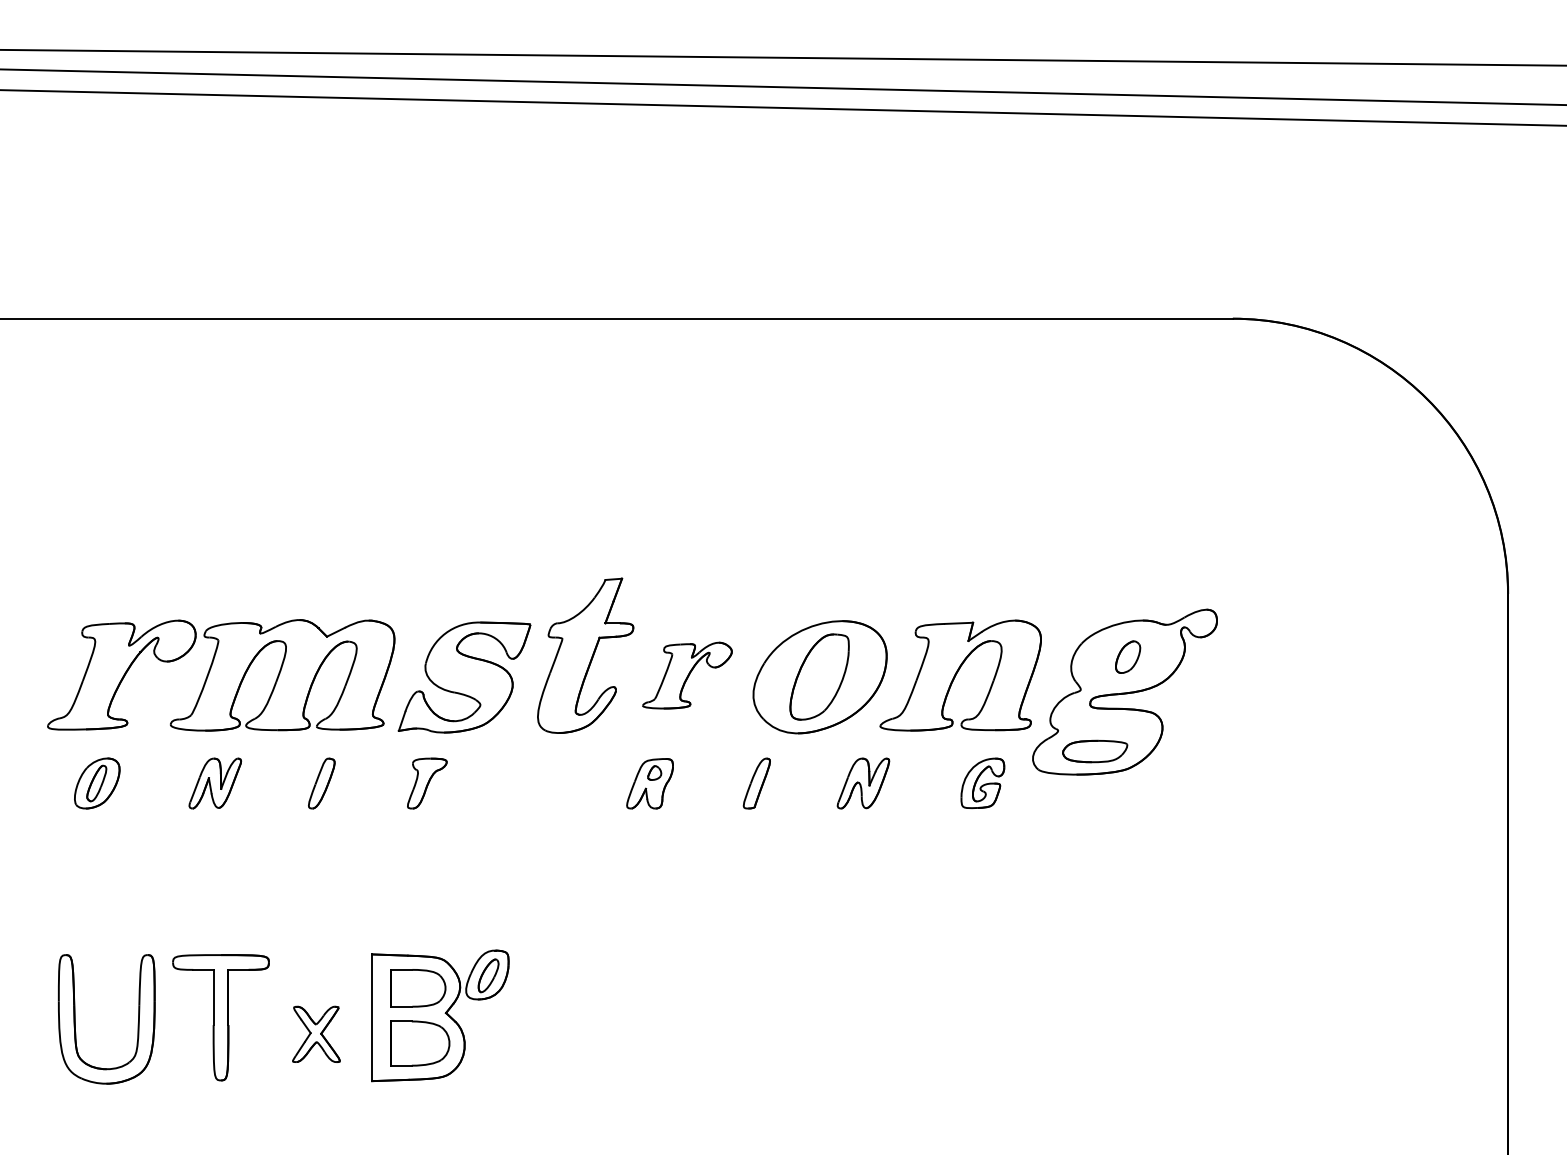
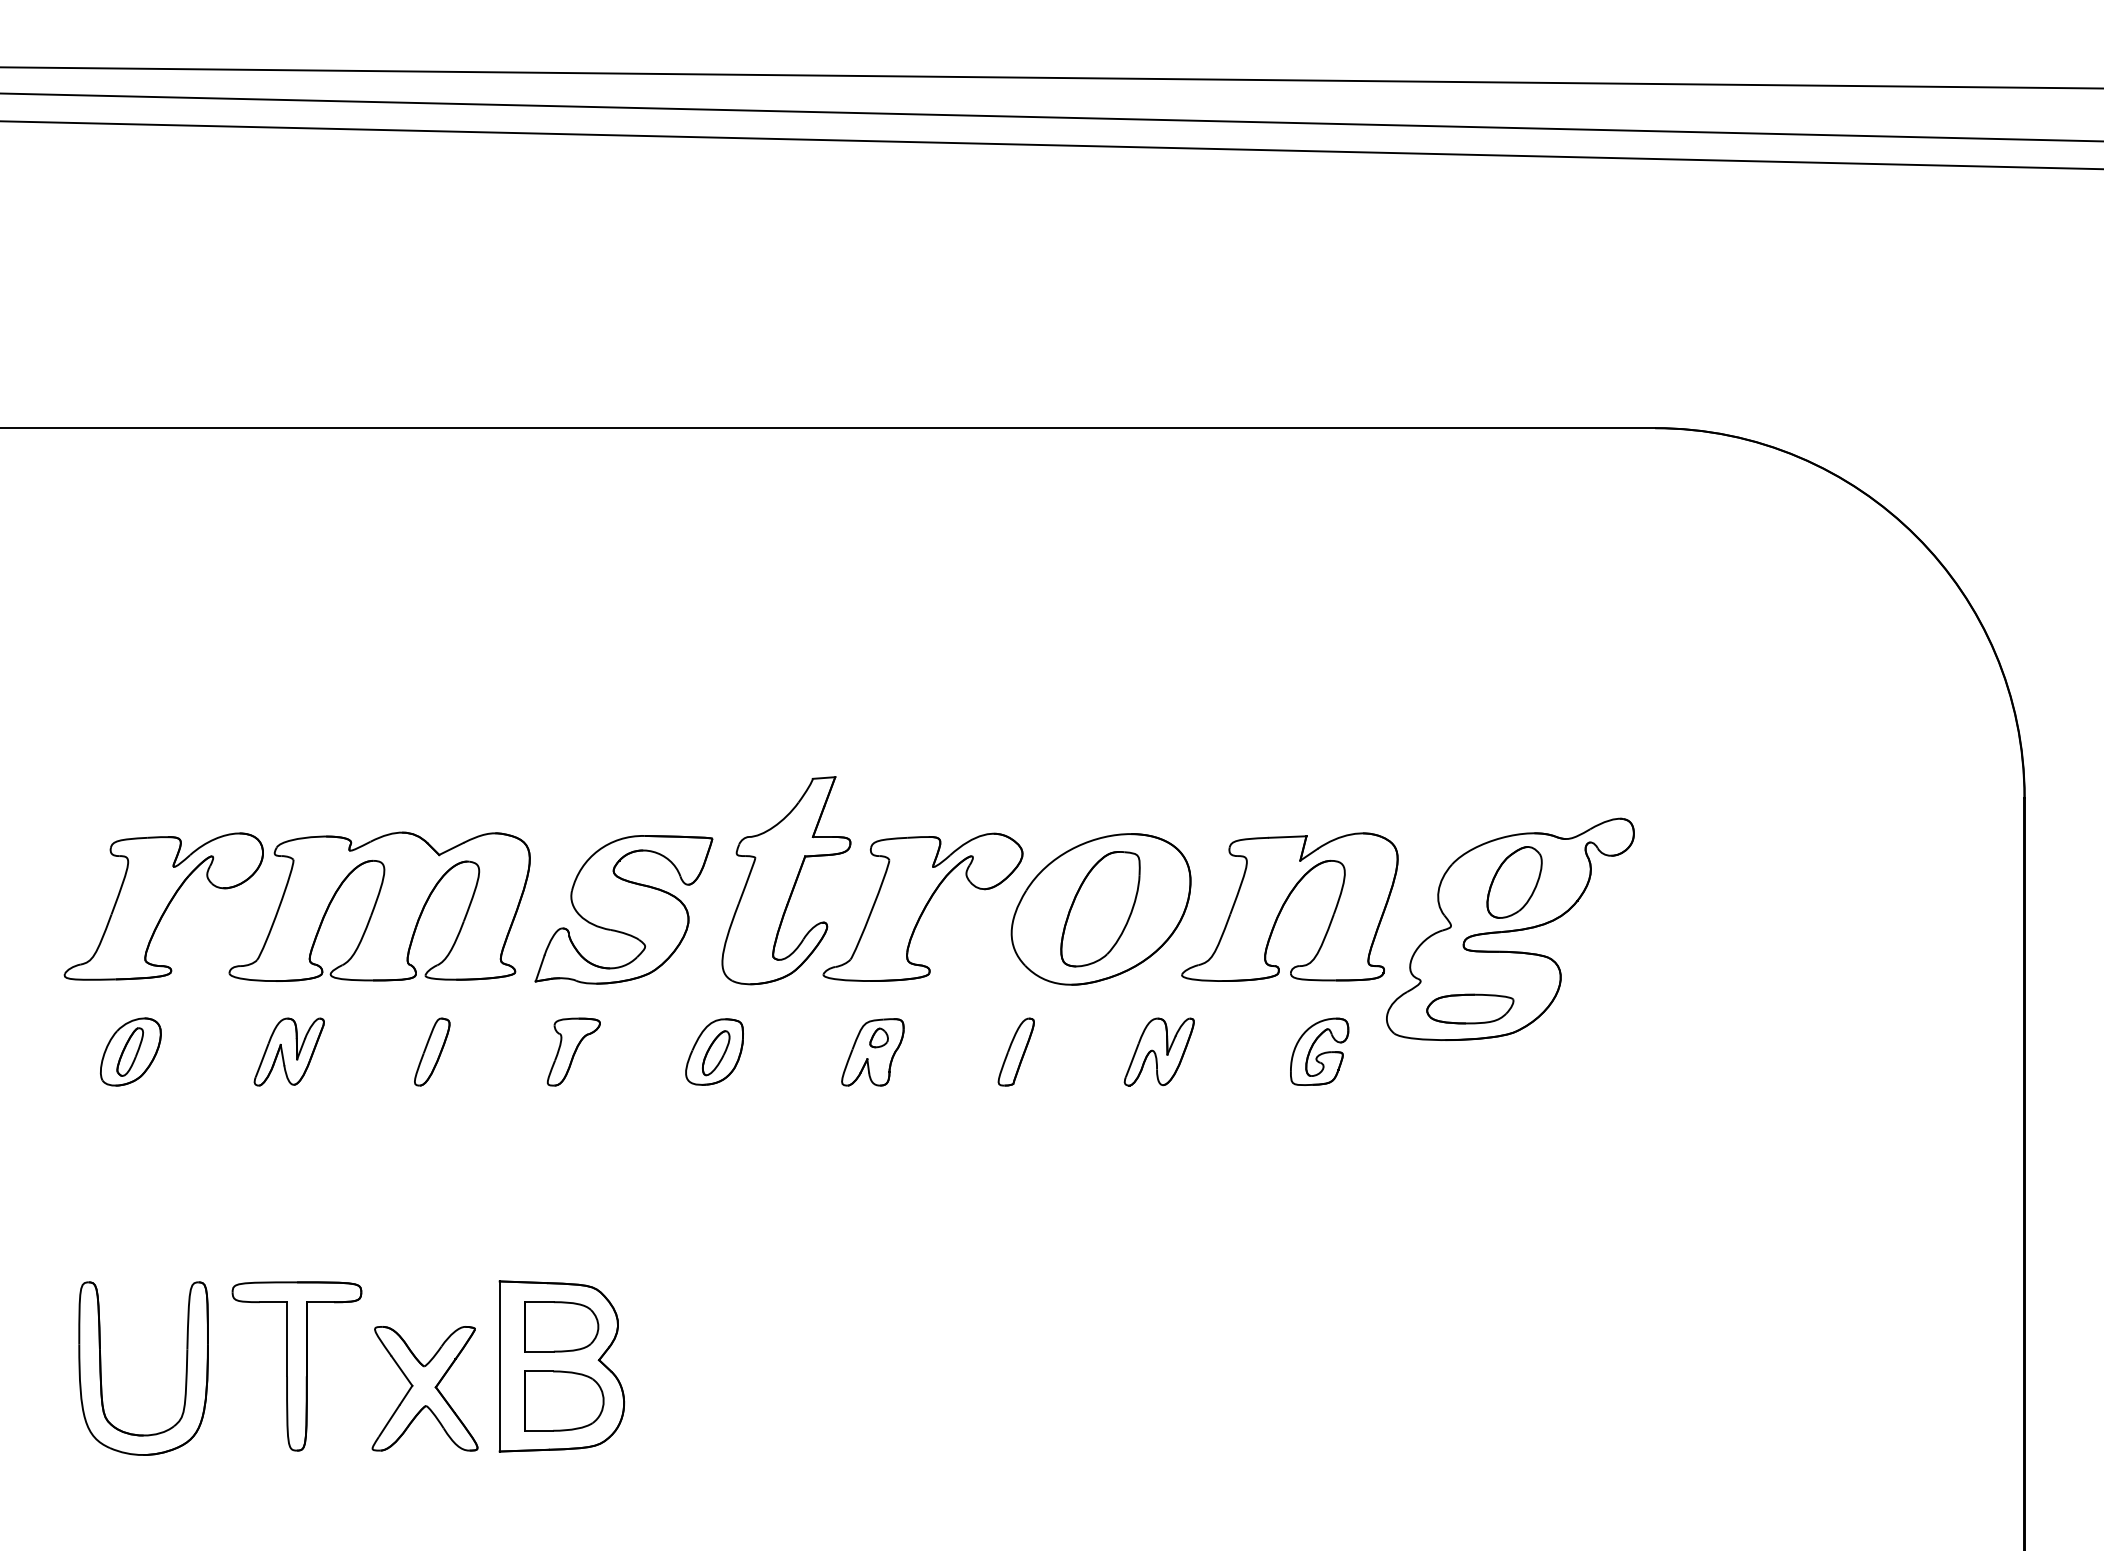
part: (1128, 657) -> (1514, 882), size x1.67
part: (687, 675) -> (922, 906), size x1.67
part: (487, 974) -> (714, 1051), moved
part: (316, 1034) -> (424, 1388), size x1.67

